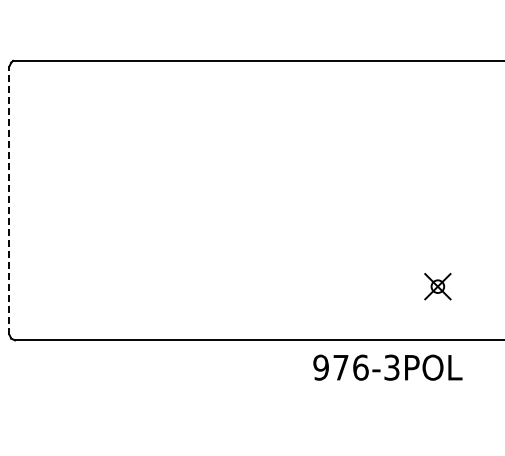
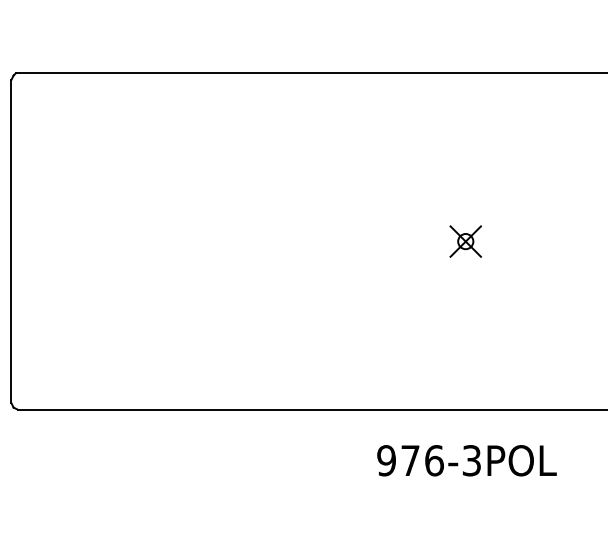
line: (9, 200) -> (11, 241), dashed -> solid
part: (437, 286) -> (465, 241), moved
text: (387, 367) -> (466, 460), moved

